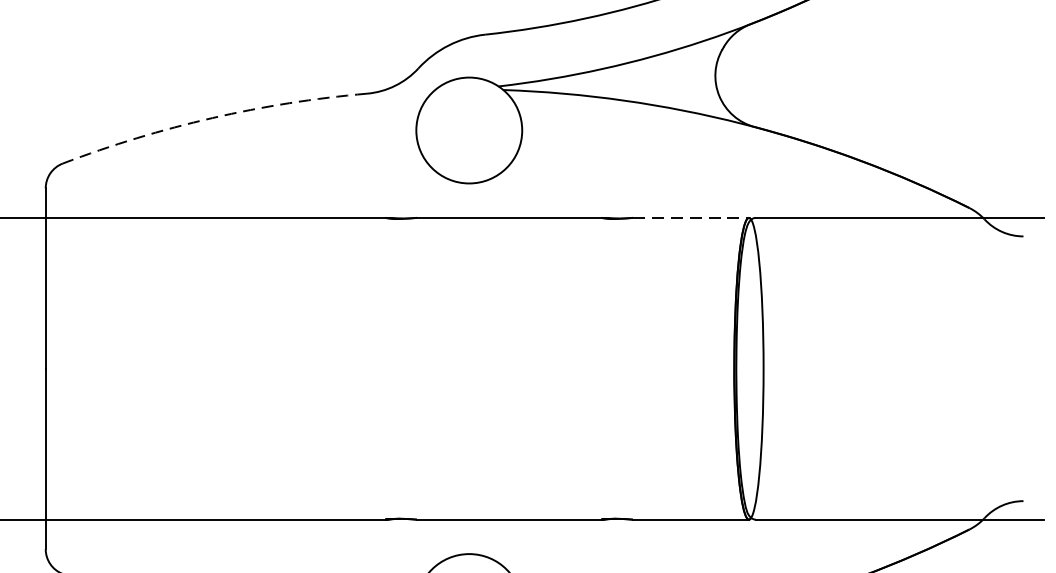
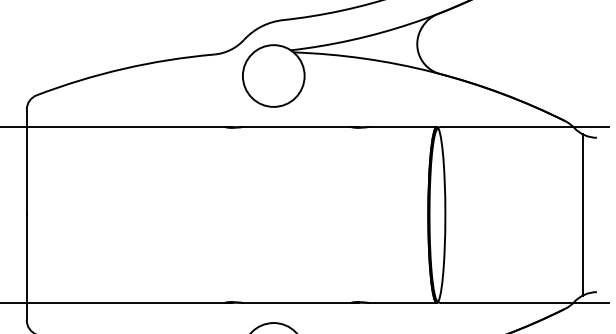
arc: (213, 117) -> (124, 68), dashed -> solid
line: (691, 217) -> (403, 126), dashed -> solid
line: (998, 367) -> (582, 214), added

